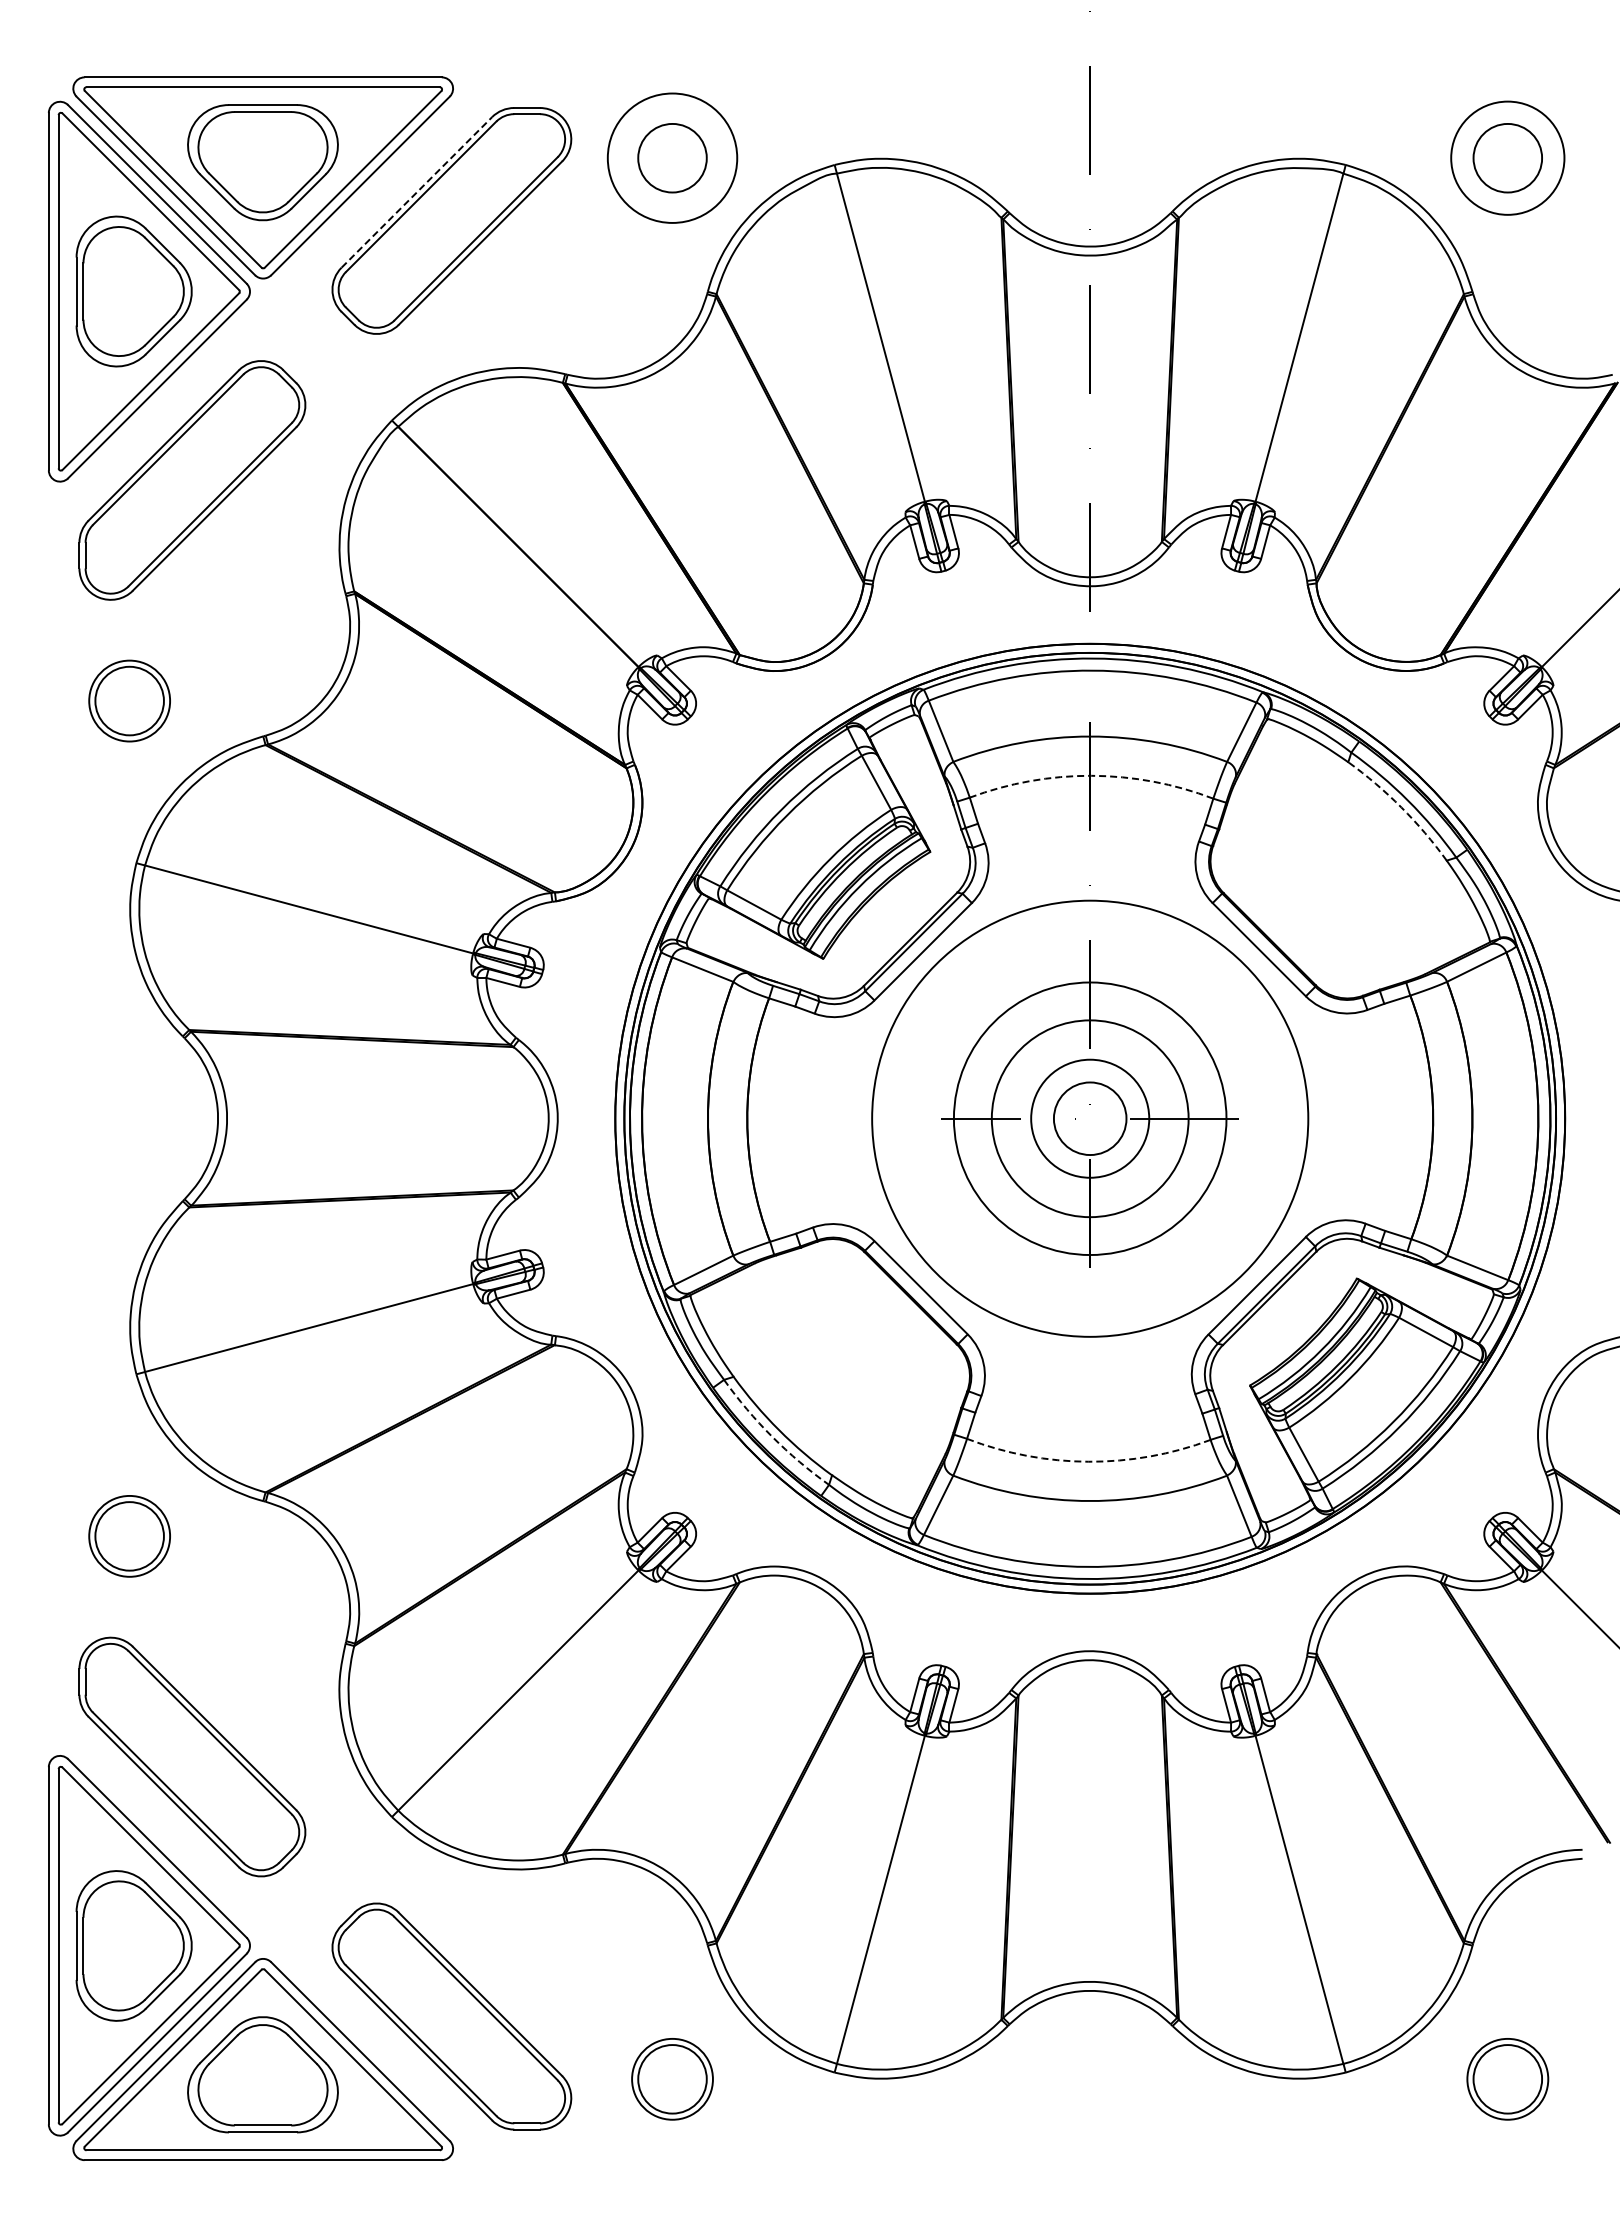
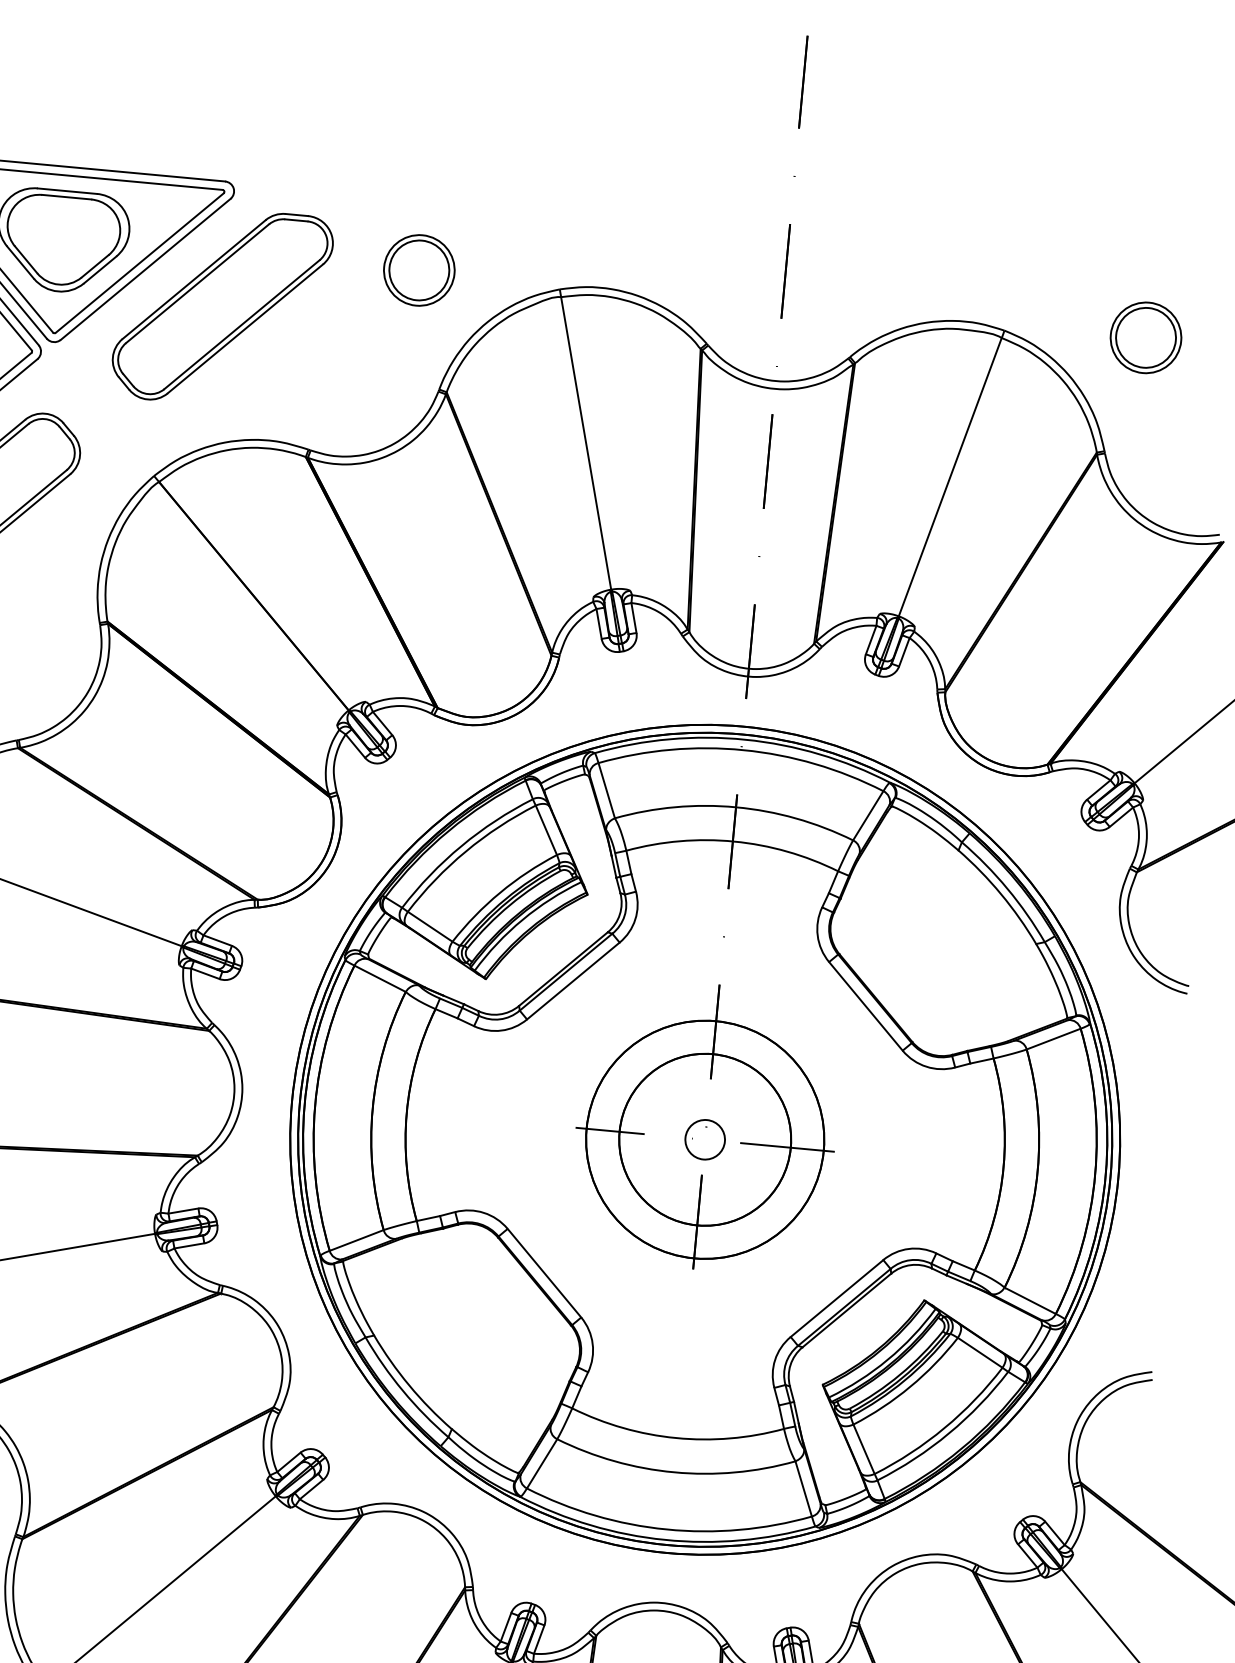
circle: (672, 157) -> (419, 269), size x0.62
circle: (1507, 157) -> (1145, 337), size x0.71
line: (417, 192) -> (194, 279), dashed -> solid
arc: (1091, 775) -> (734, 841), dashed -> solid
arc: (1401, 807) -> (1001, 894), dashed -> solid
circle: (1089, 1118) -> (704, 1139), size x0.62
circle: (1089, 1118) -> (704, 1139), size x0.62
circle: (1089, 1118) -> (704, 1139), size x1.67
arc: (772, 1436) -> (403, 1390), dashed -> solid
arc: (1088, 1461) -> (676, 1437), dashed -> solid

